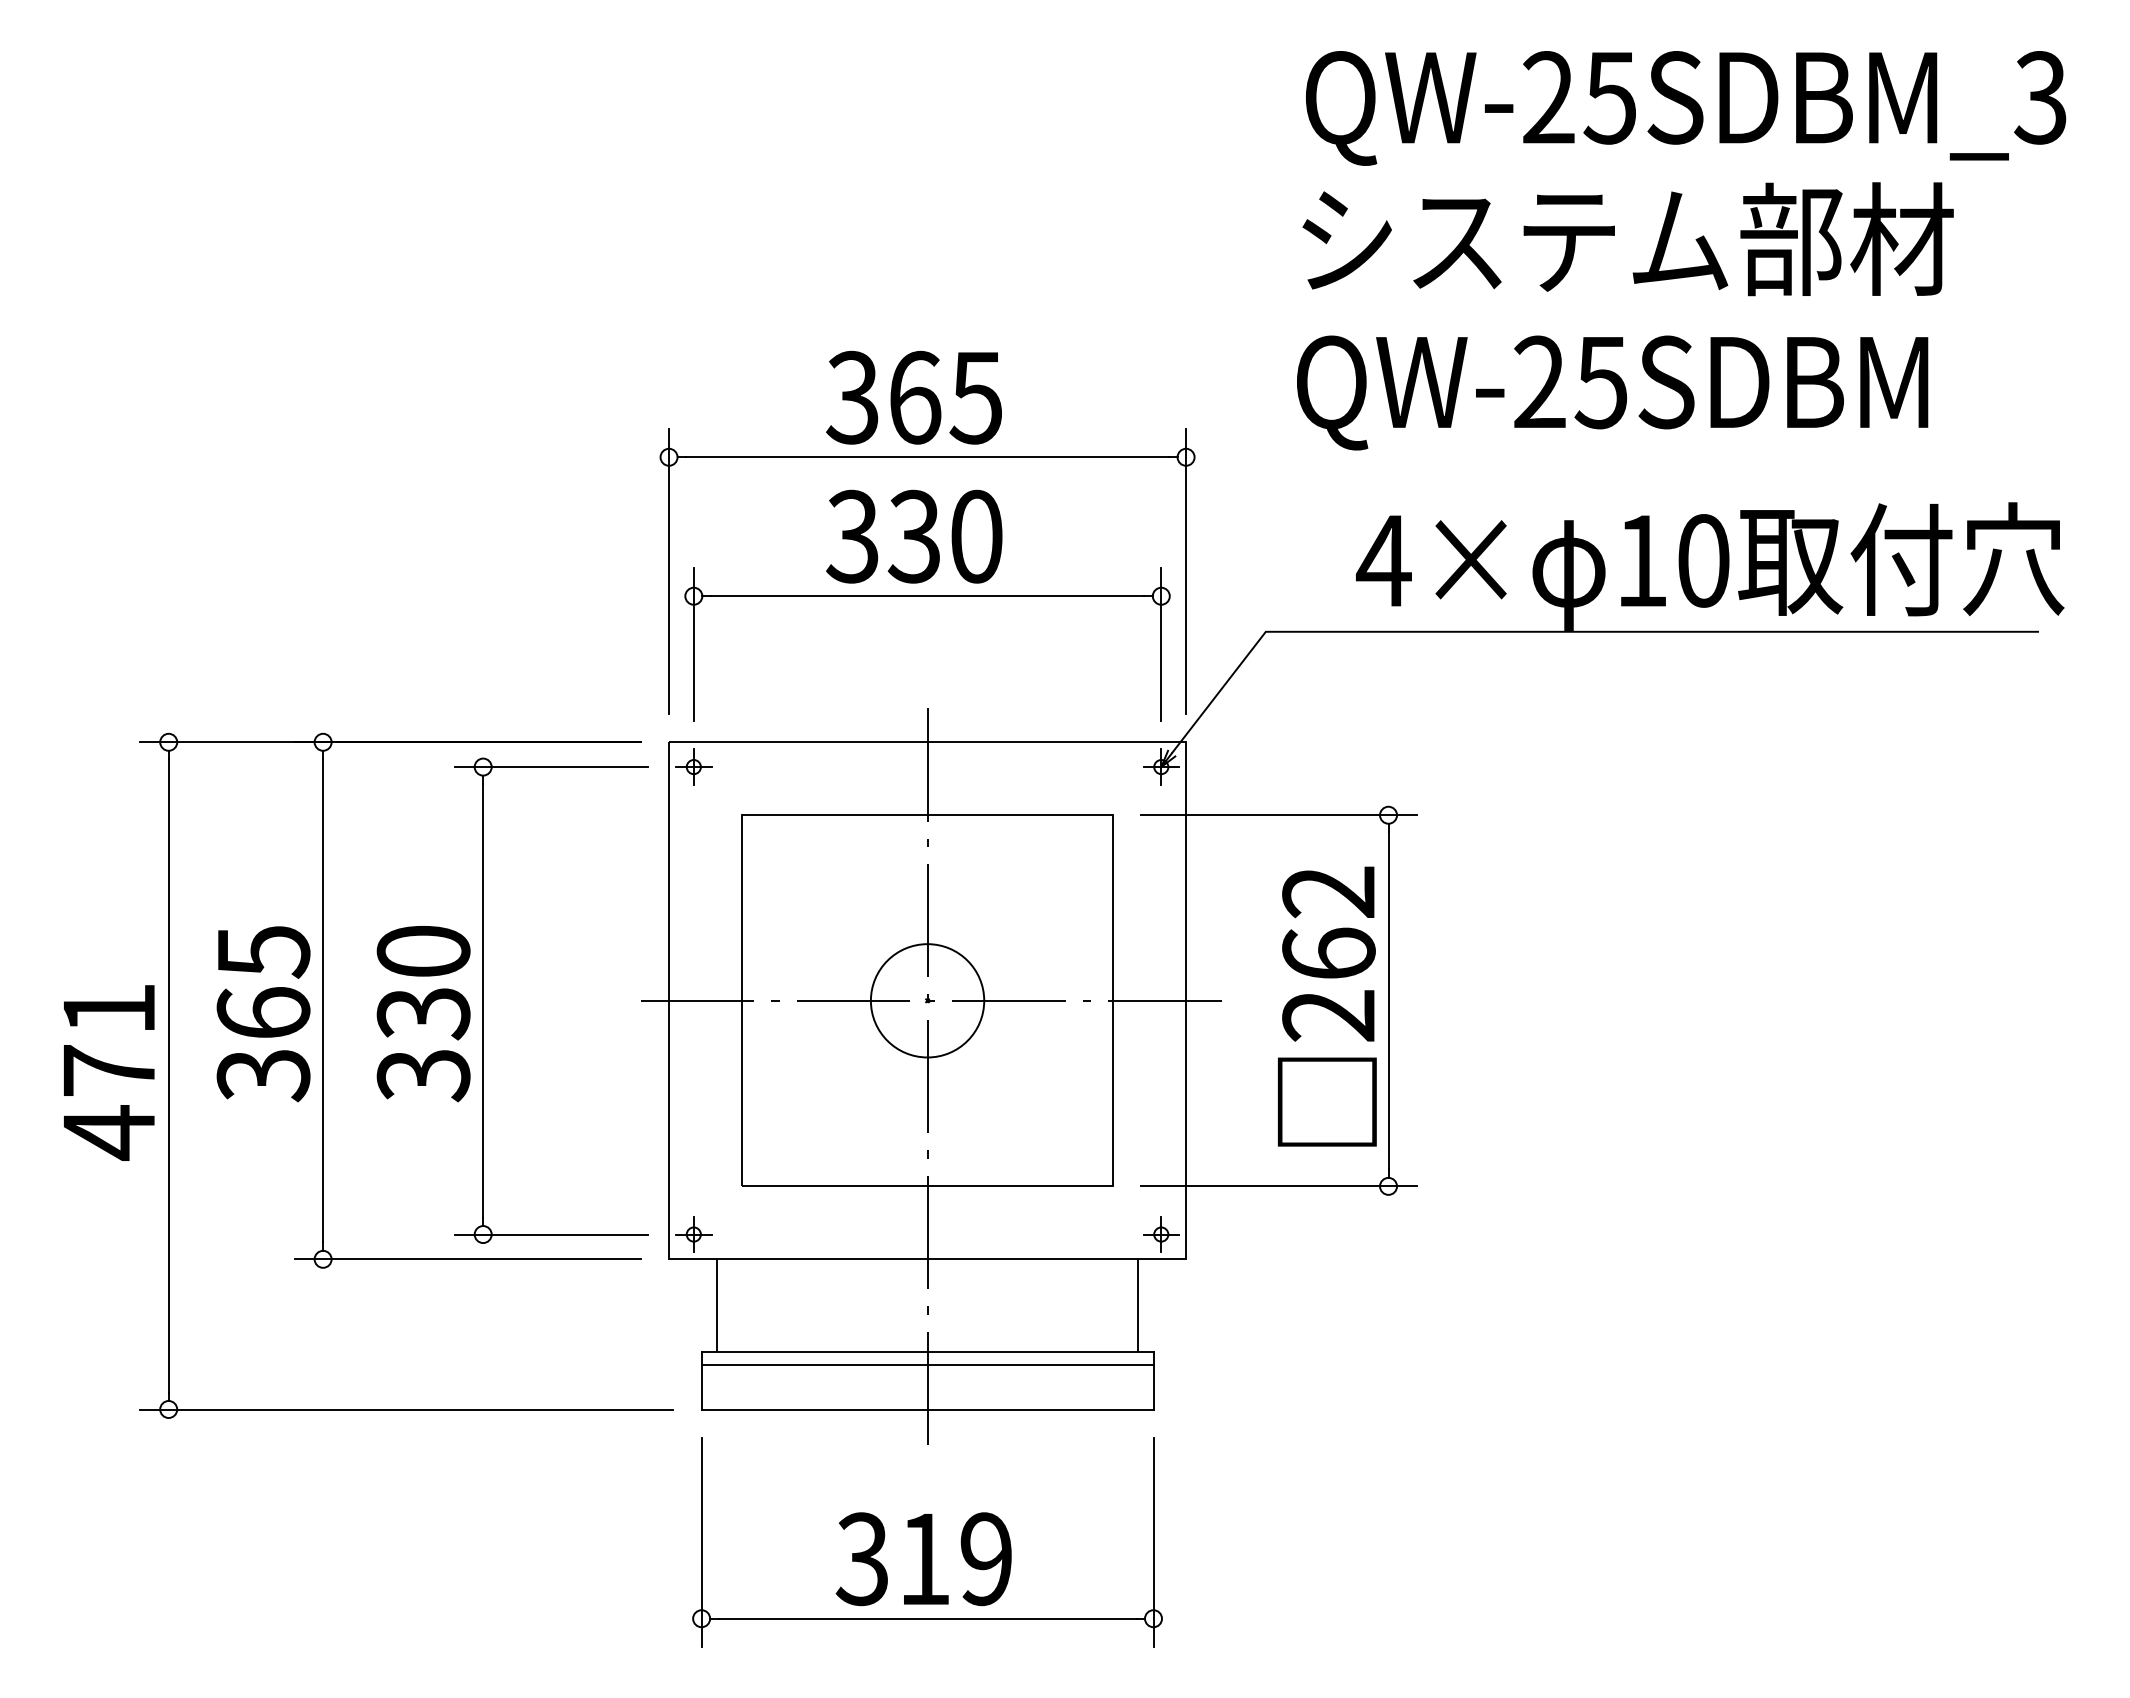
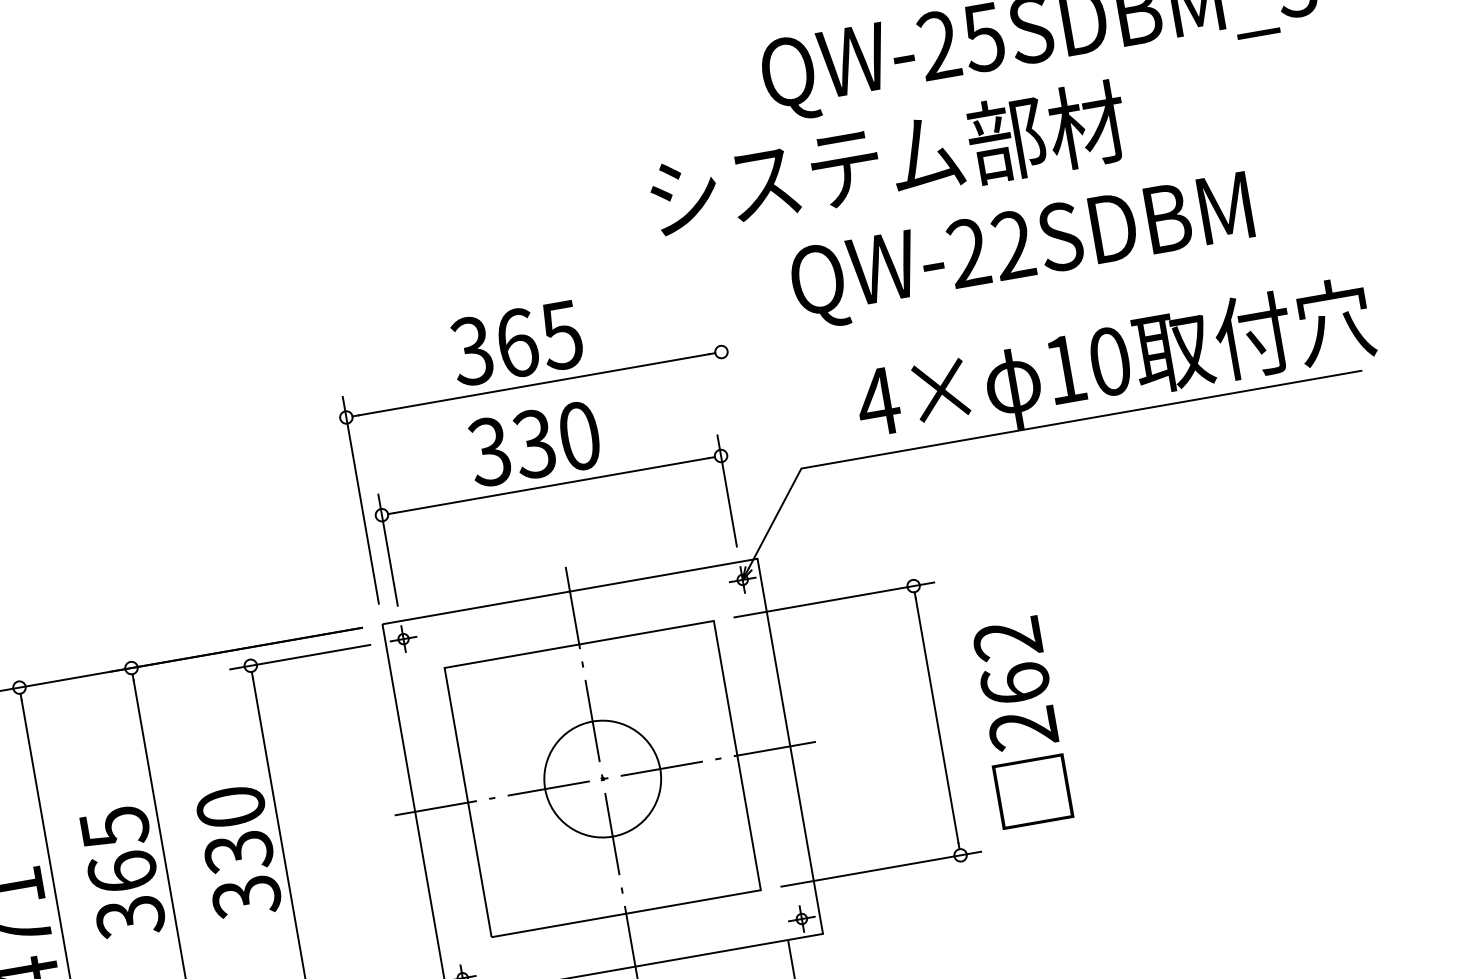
text: (1627, 239) -> (887, 160), moved
text: (1600, 382) -> (1012, 245), QW-25SDBM -> QW-22SDBM
line: (1186, 570) -> (736, 434), removed
circle: (927, 1000) -> (602, 778), size x1.4
text: (1327, 1006) -> (1021, 722), moved

